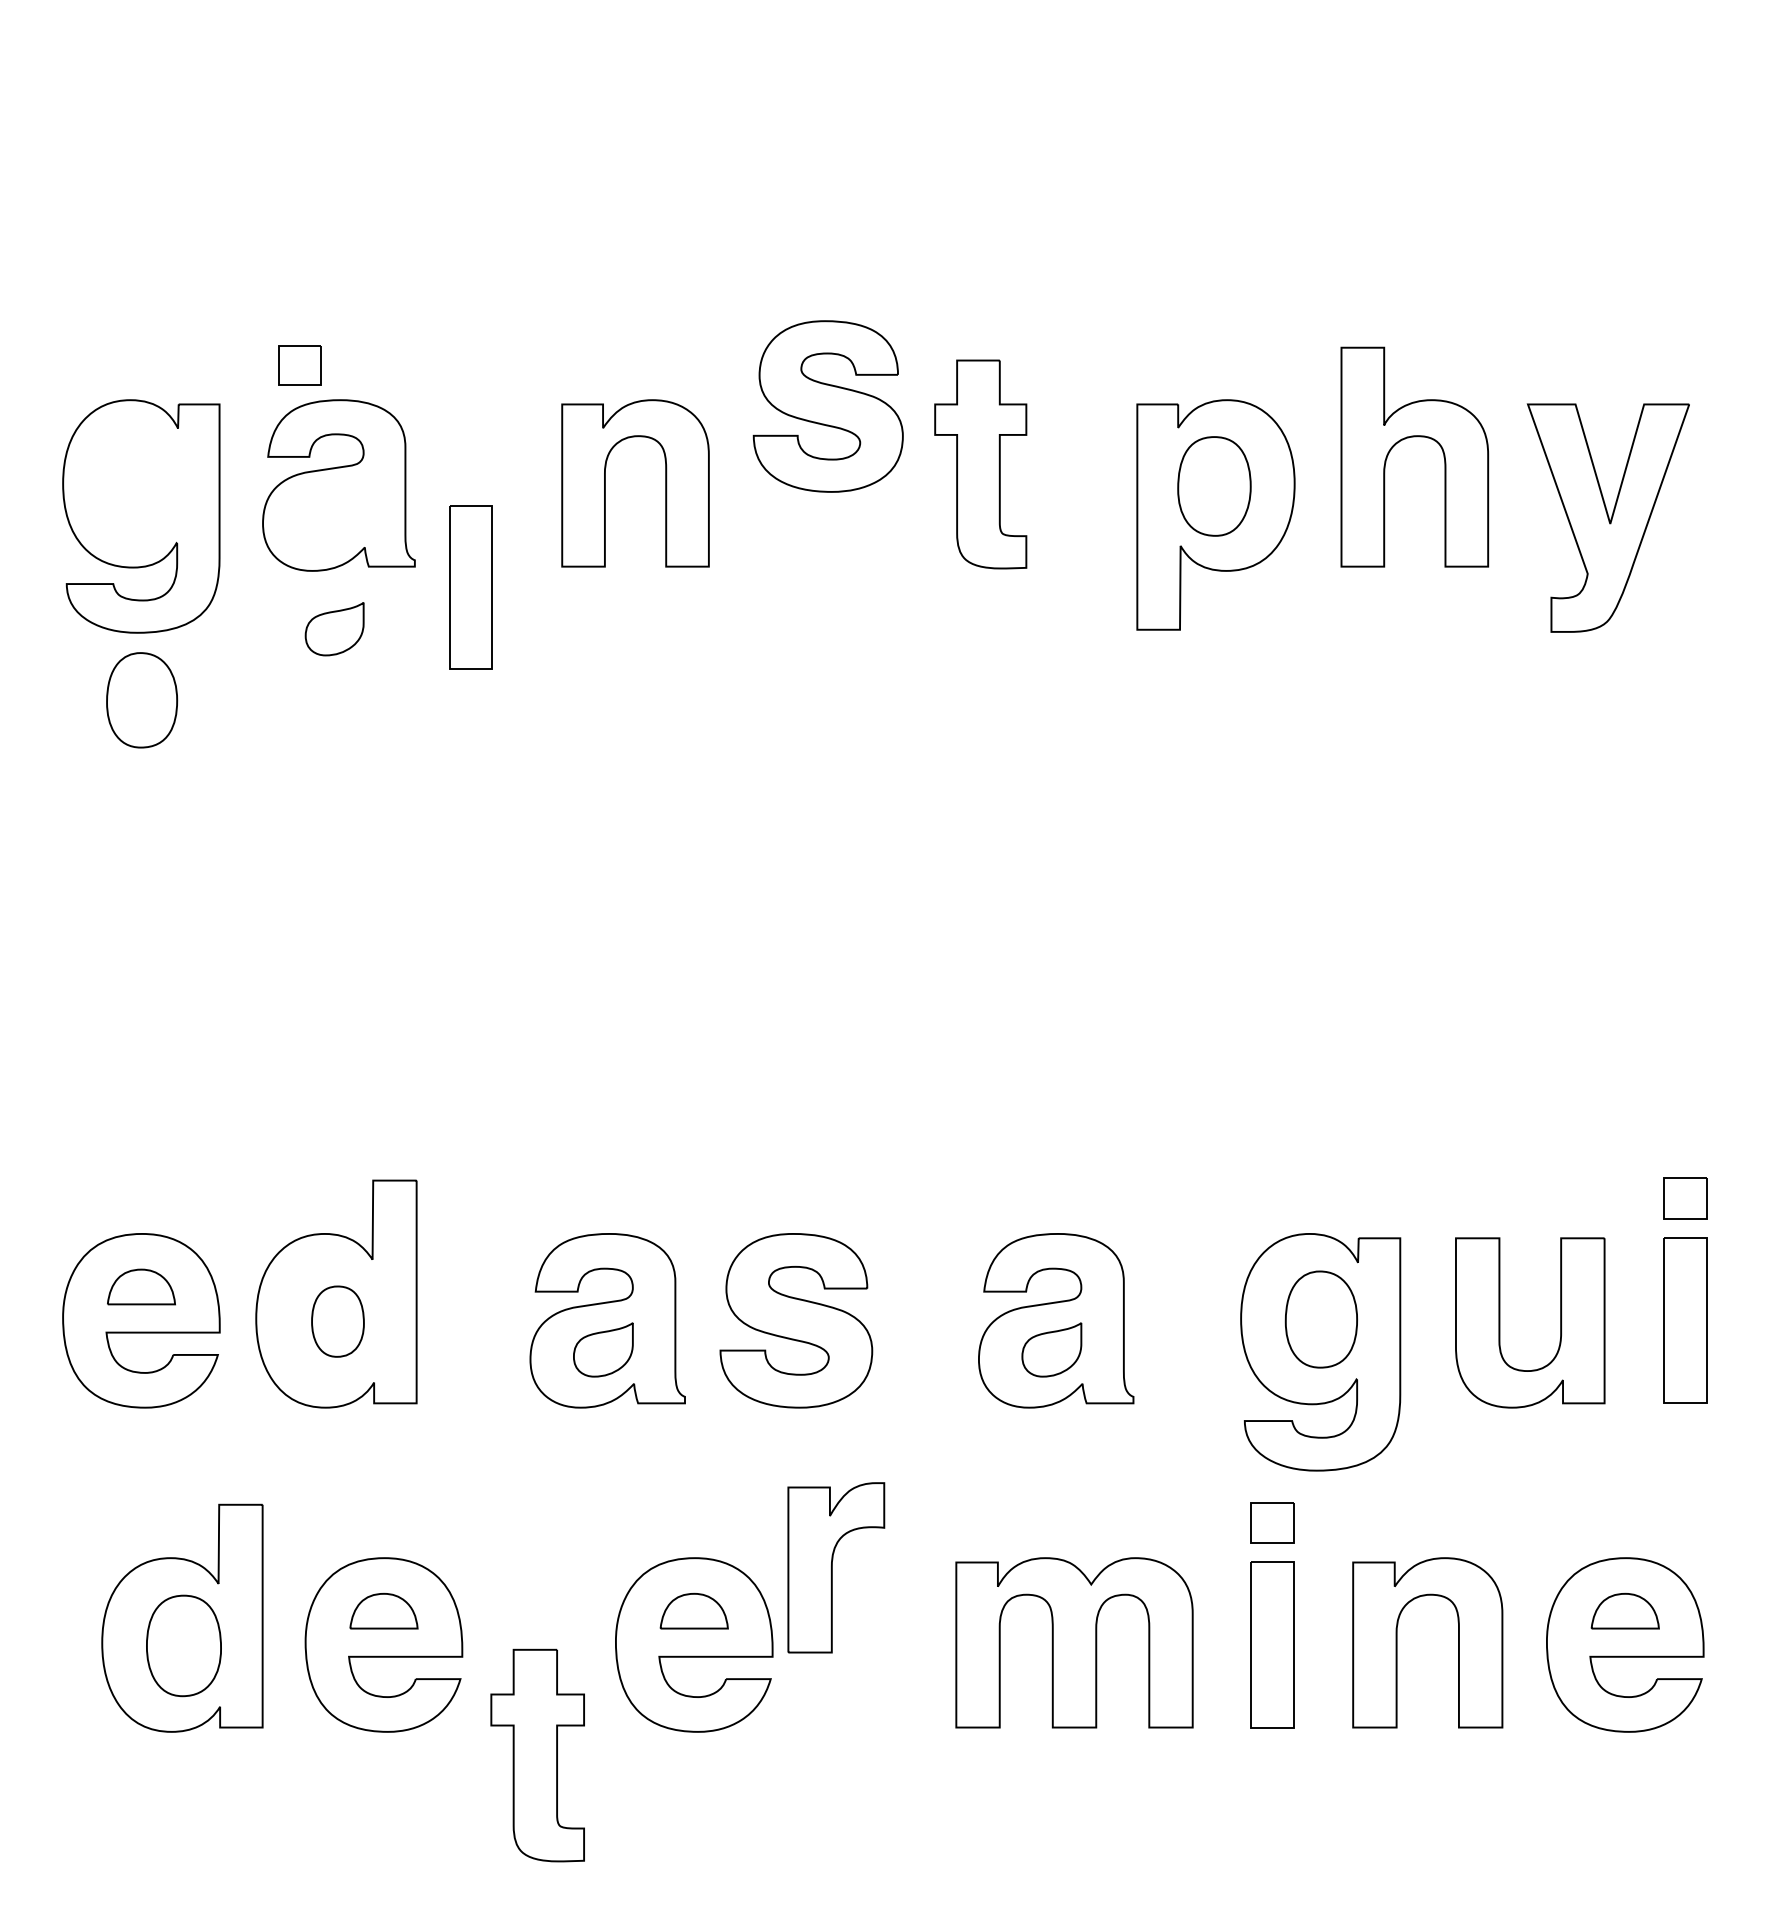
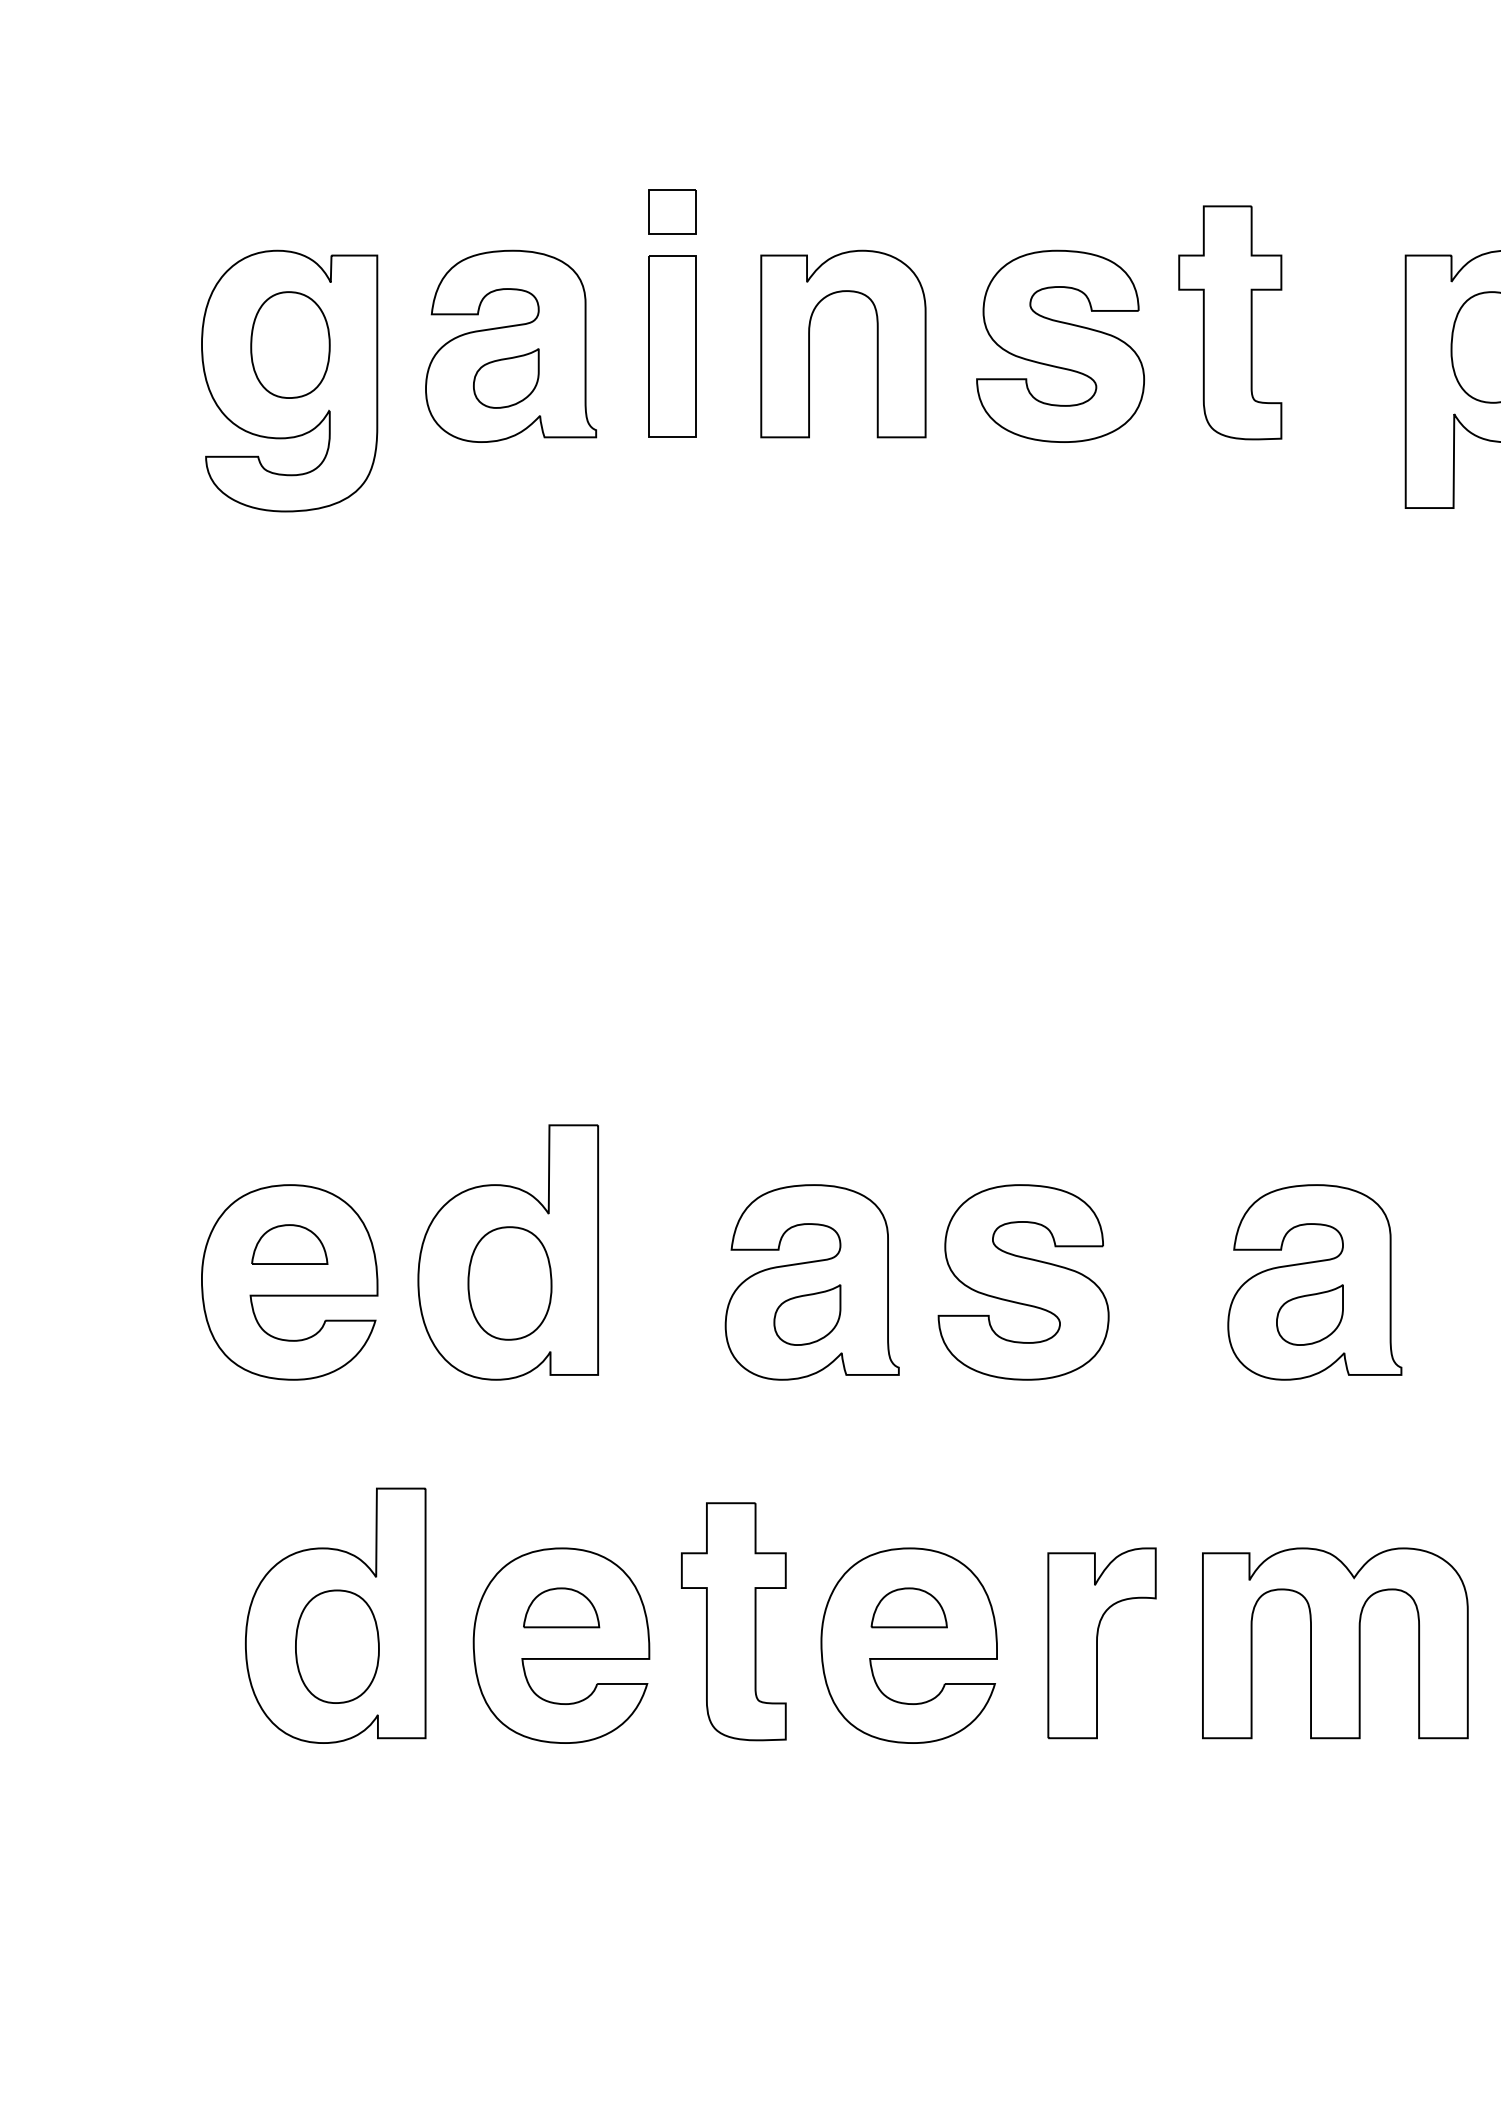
part: (299, 365) -> (671, 211), moved
part: (827, 406) -> (1059, 346), moved
part: (470, 587) -> (671, 346), moved
part: (334, 629) -> (506, 378), moved
part: (142, 700) -> (290, 345), moved
part: (337, 1321) -> (509, 1283), size x1.43
part: (836, 1567) -> (1102, 1642), moved
part: (537, 1755) -> (733, 1621), moved

